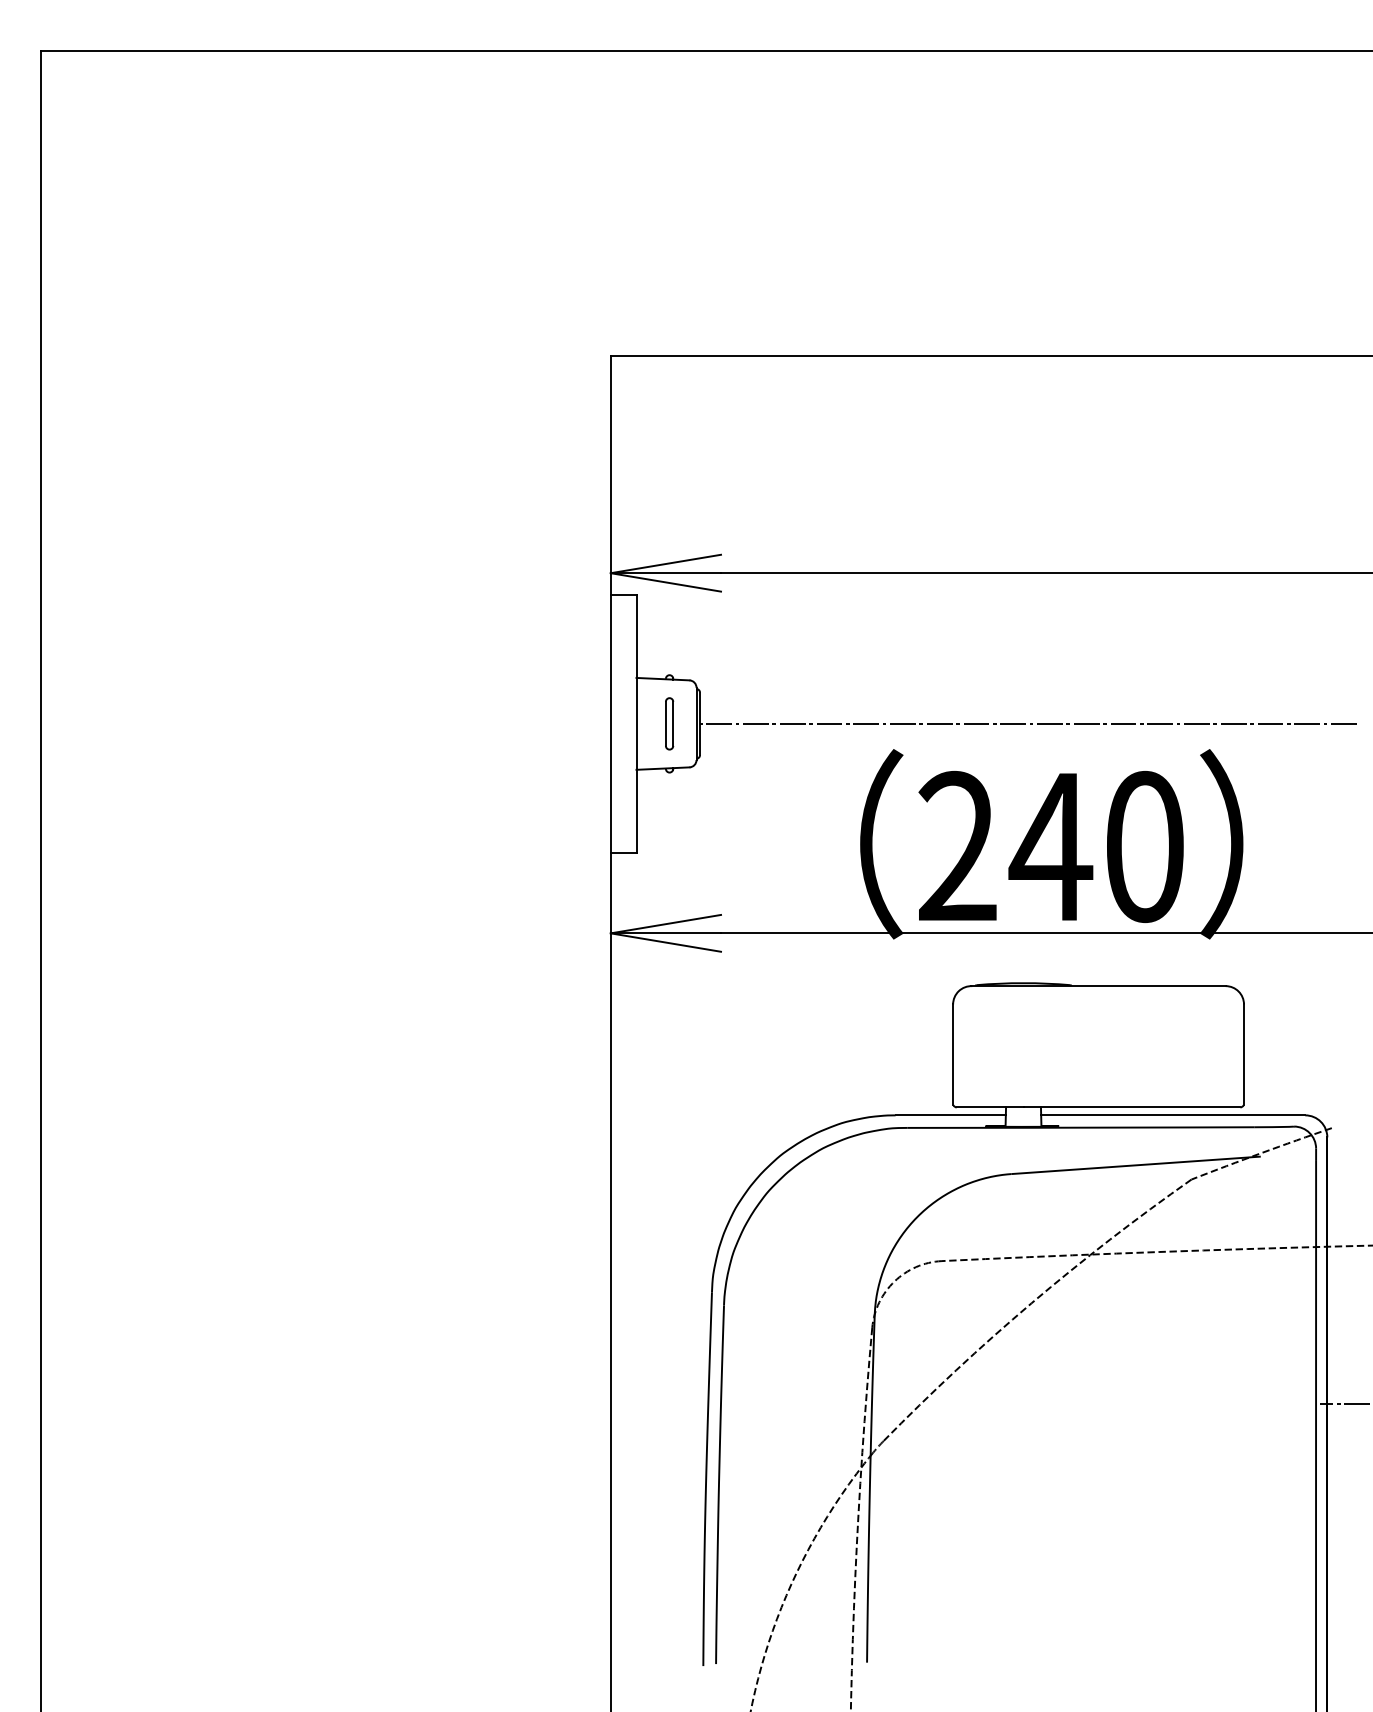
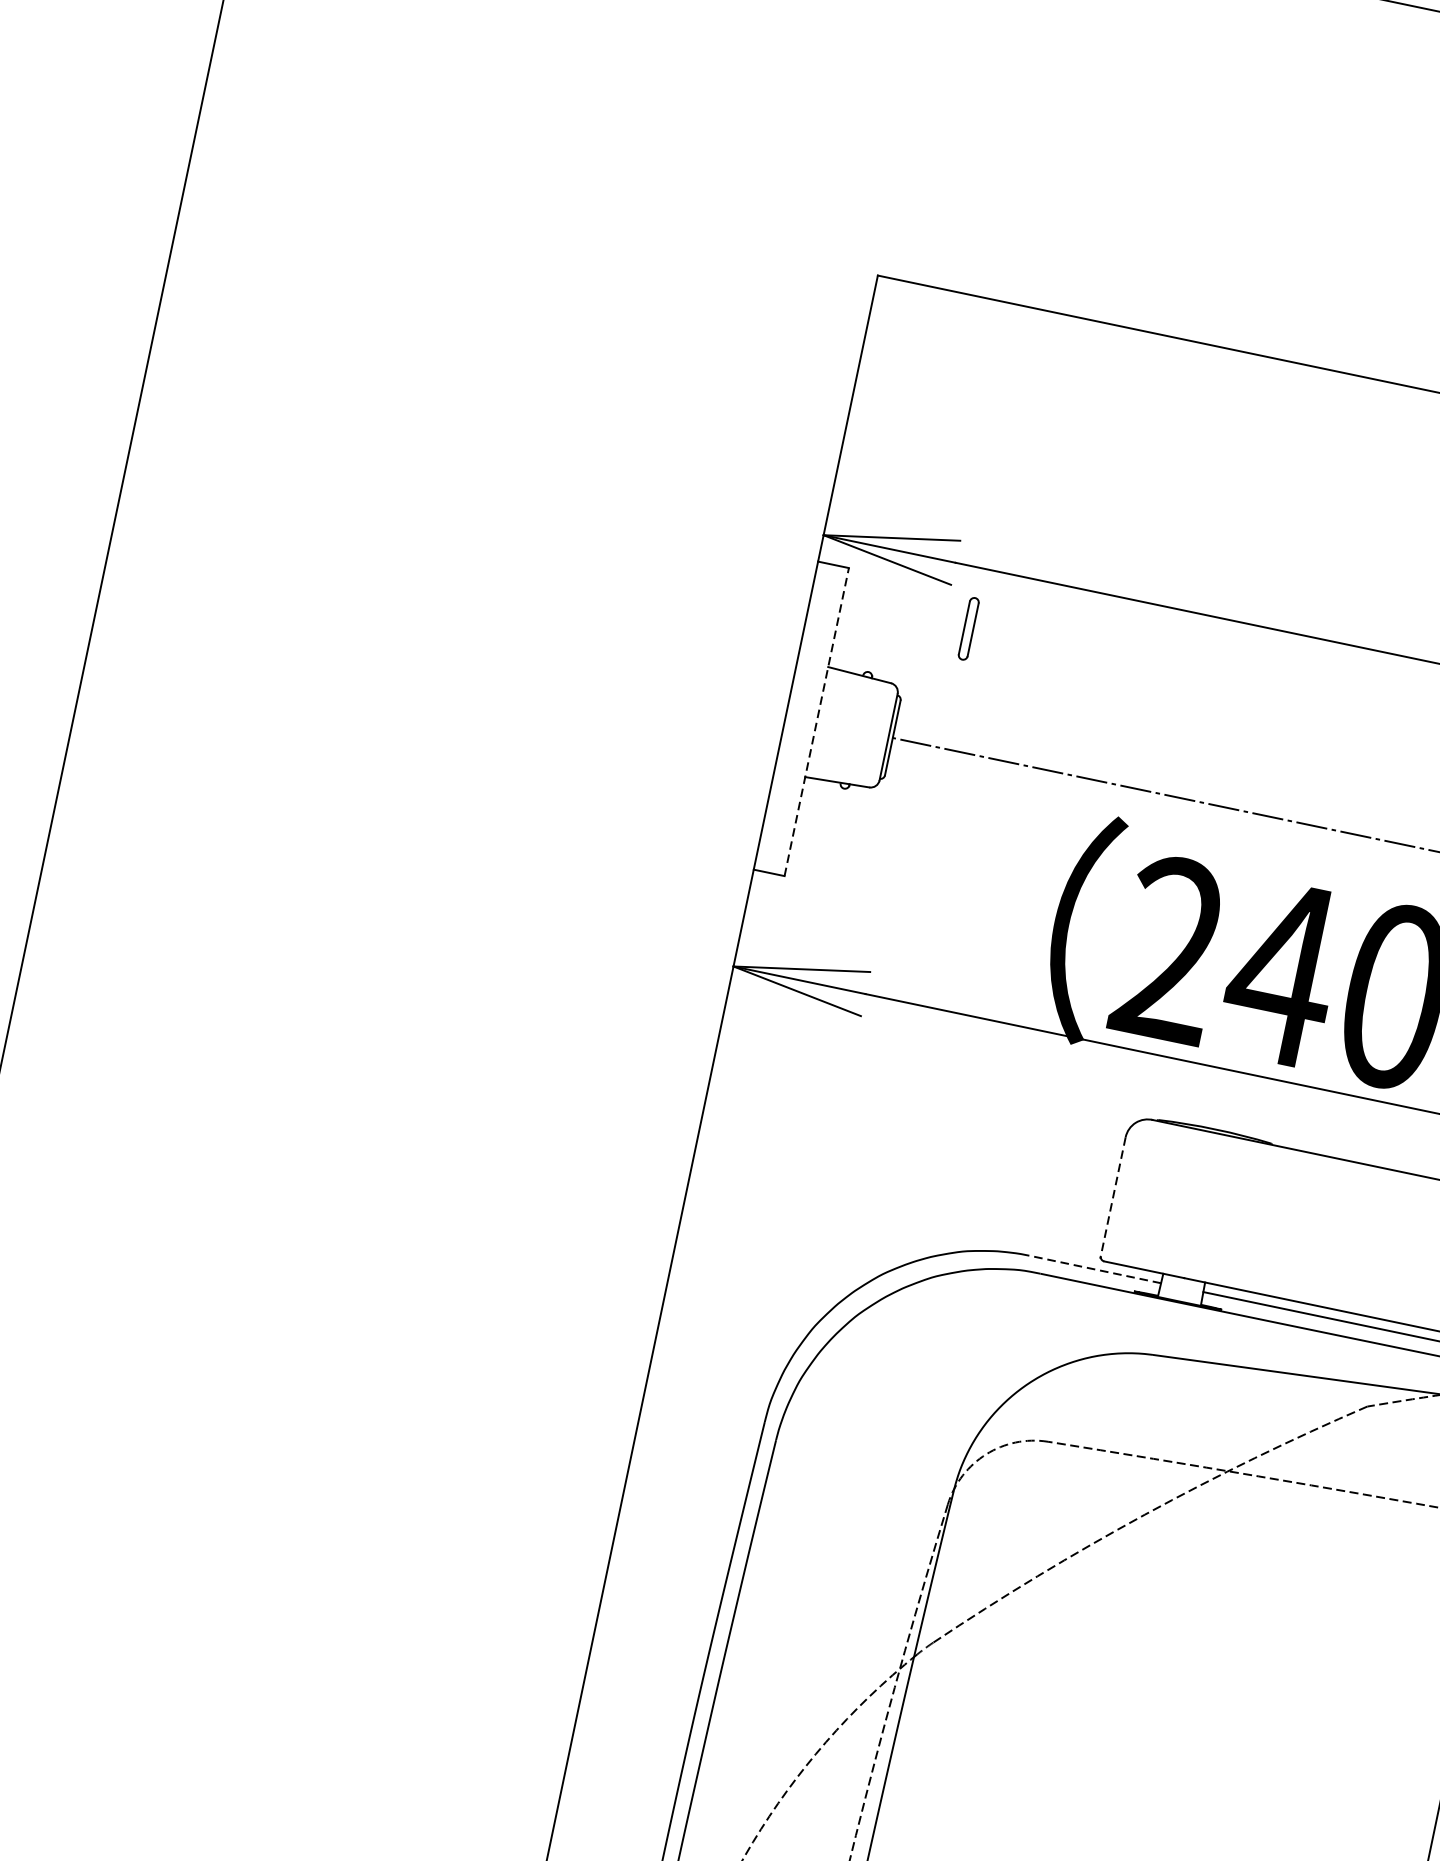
line: (636, 723) -> (816, 721), solid -> dashed
part: (669, 723) -> (968, 628), moved
line: (953, 1055) -> (1113, 1198), solid -> dashed
line: (950, 1115) -> (1094, 1269), solid -> dashed

